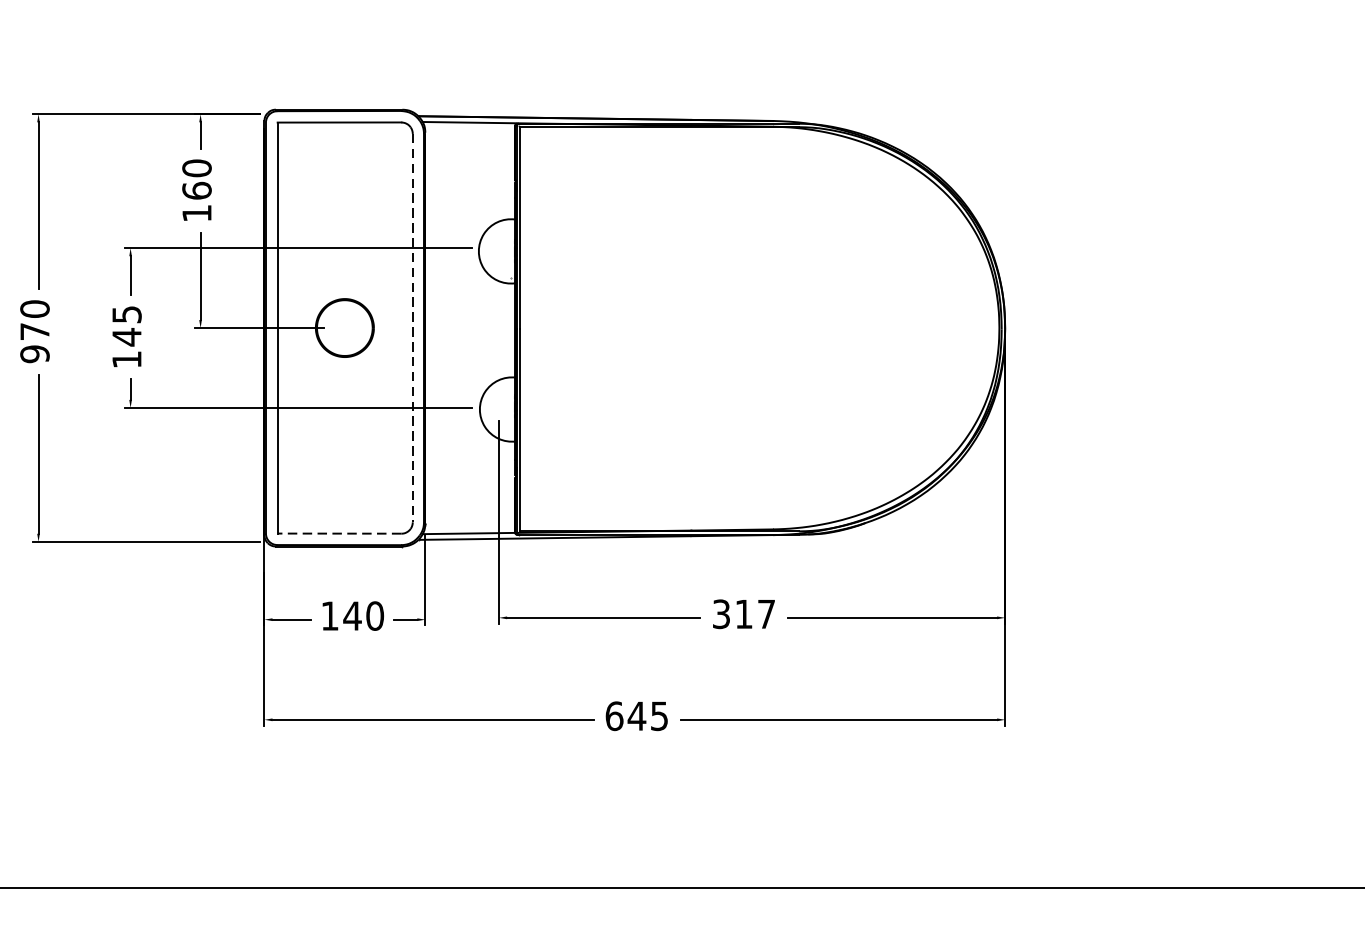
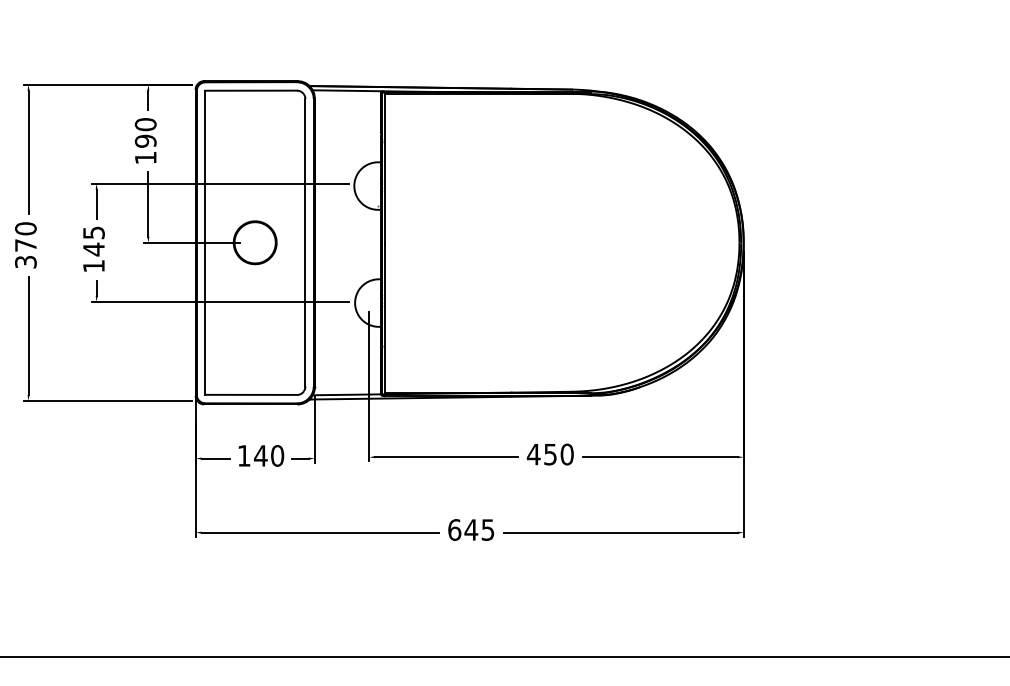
text: (196, 189) -> (145, 140), 160 -> 190
line: (412, 327) -> (305, 242), dashed -> solid
text: (34, 353) -> (25, 261), 970 -> 370
line: (339, 533) -> (251, 394), dashed -> solid
text: (742, 614) -> (549, 454), 317 -> 450

